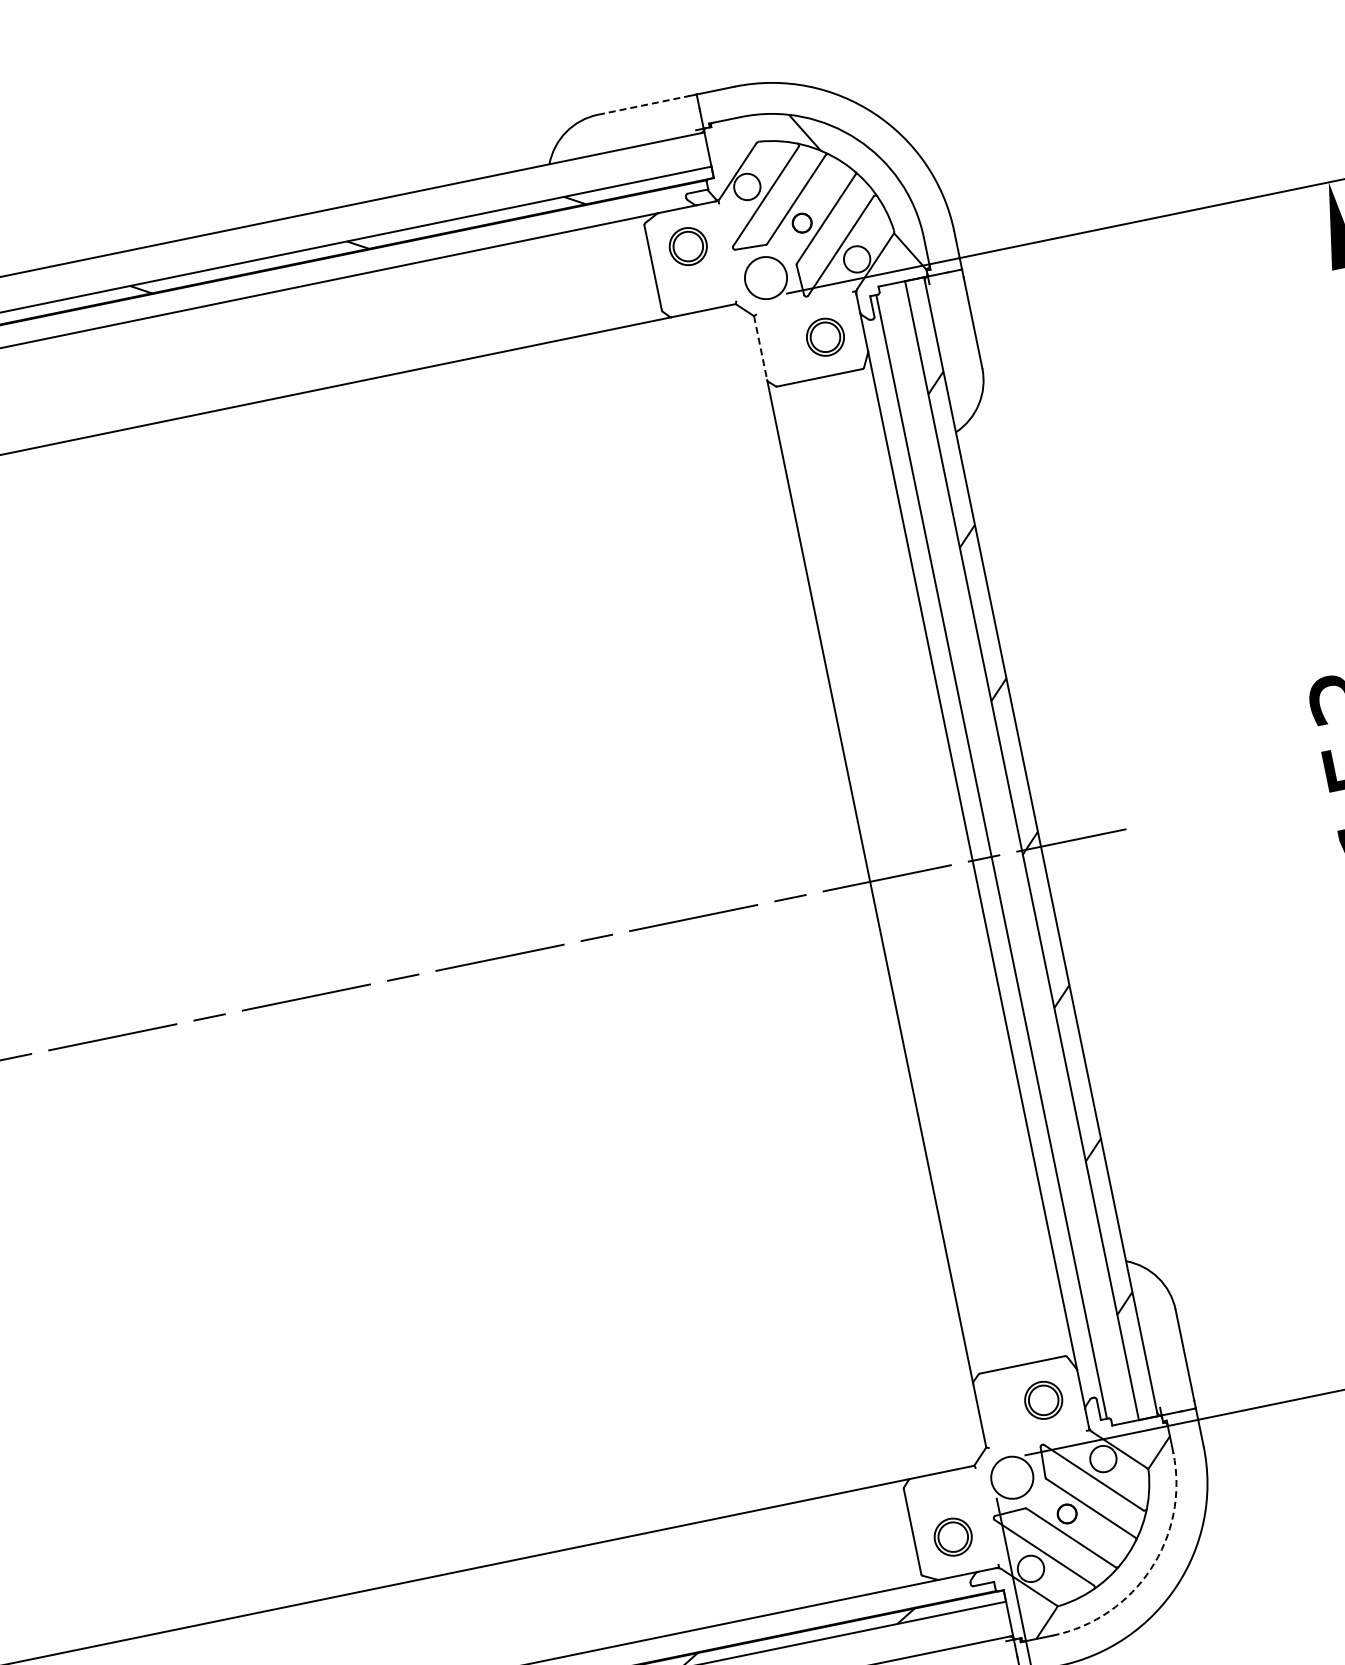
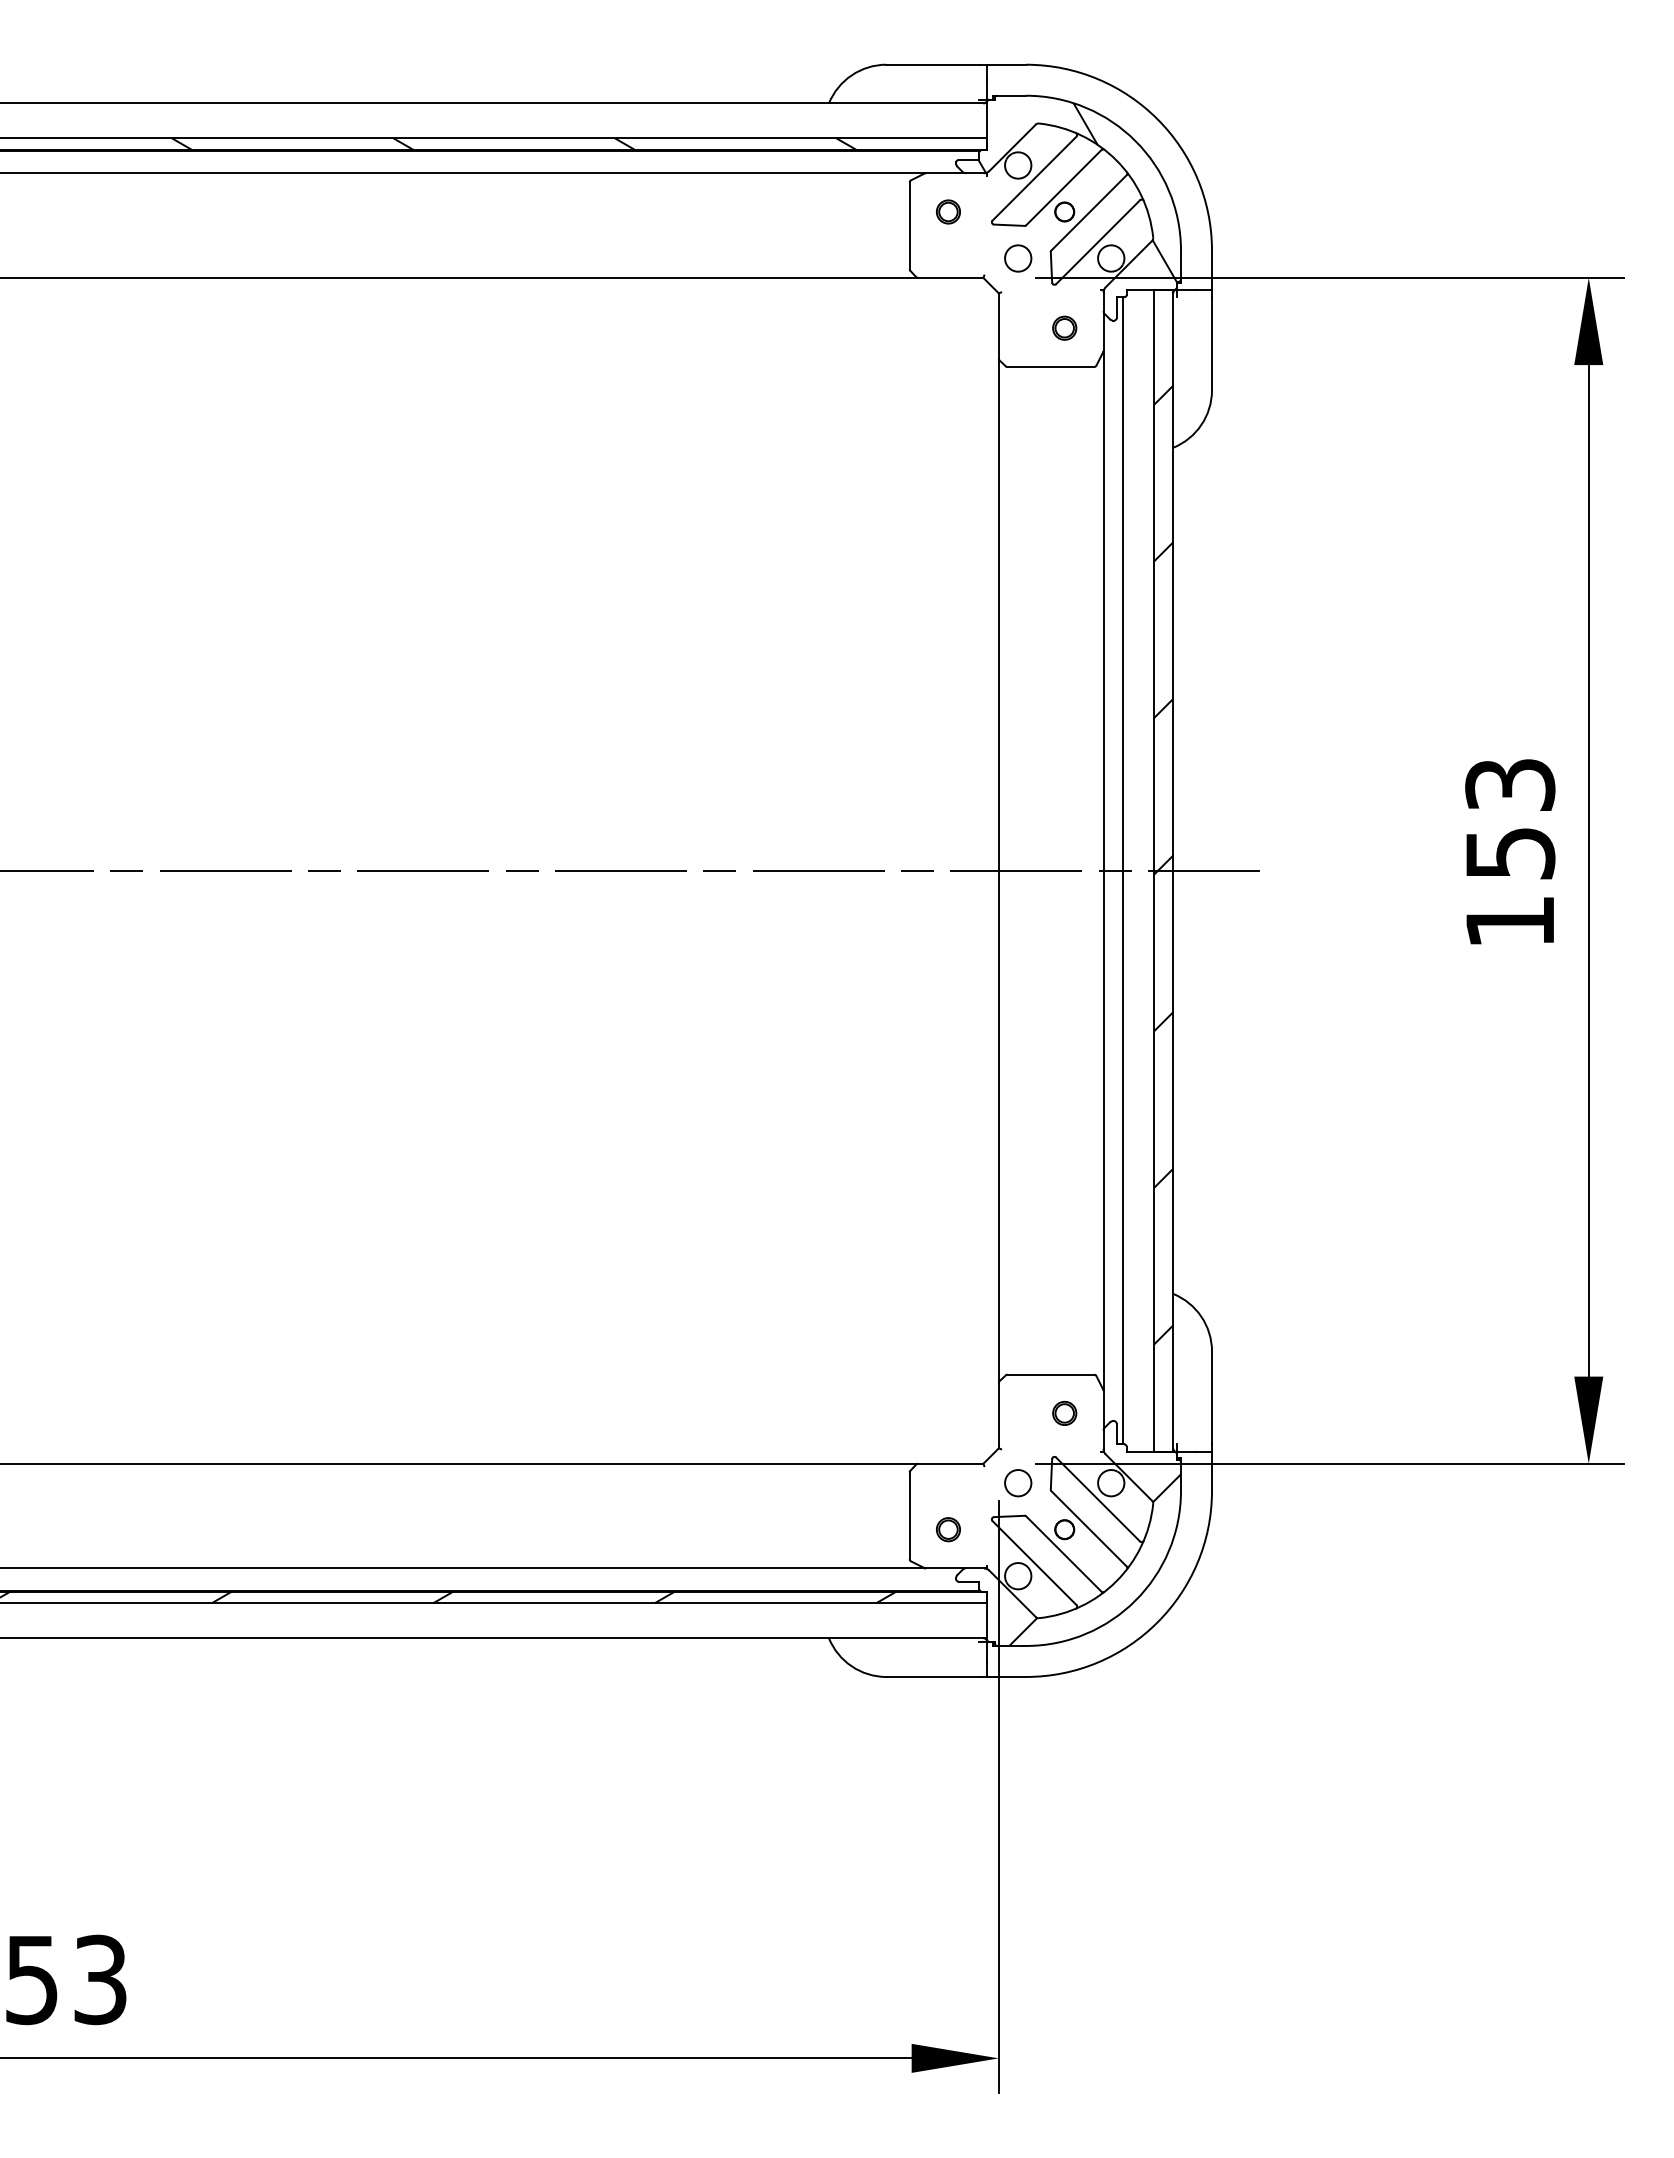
line: (643, 105) -> (932, 64), dashed -> solid
part: (688, 246) -> (948, 211), size x0.62
circle: (766, 278) -> (1018, 258), size x0.62
part: (825, 336) -> (1064, 327), size x0.62
line: (760, 348) -> (998, 326), dashed -> solid
part: (1043, 1399) -> (1064, 1412), size x0.62
circle: (1012, 1478) -> (1018, 1483), size x0.62
part: (953, 1537) -> (948, 1529), size x0.62
arc: (1150, 1569) -> (1135, 1600), dashed -> solid

